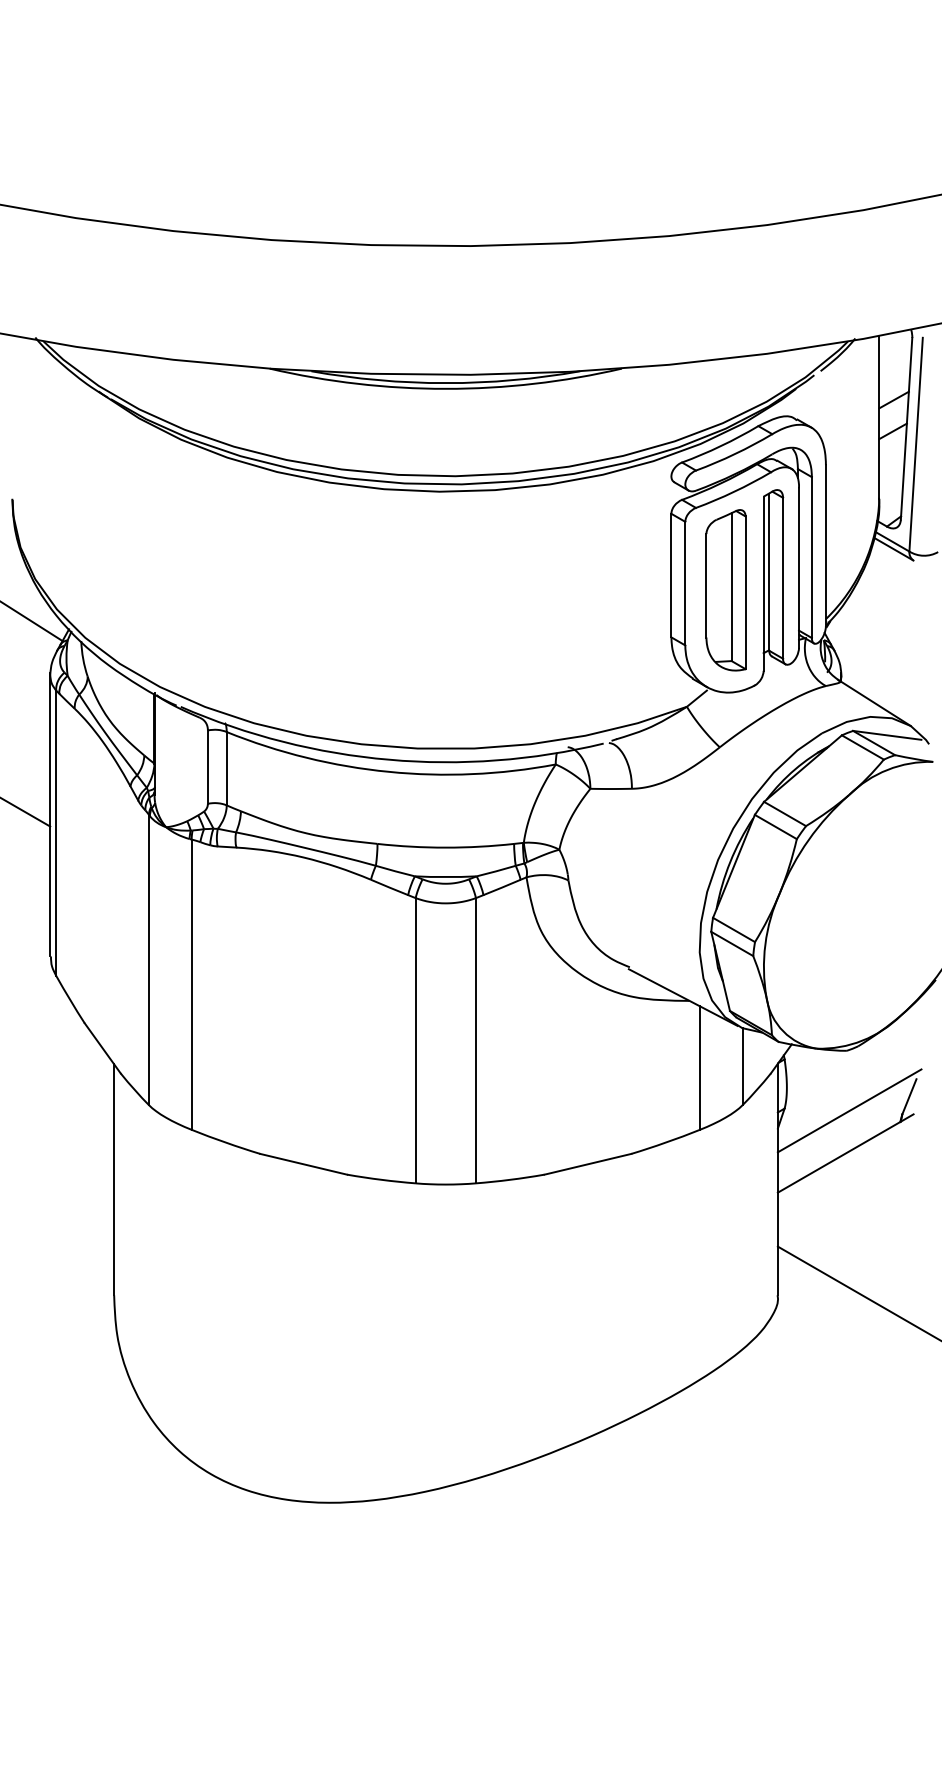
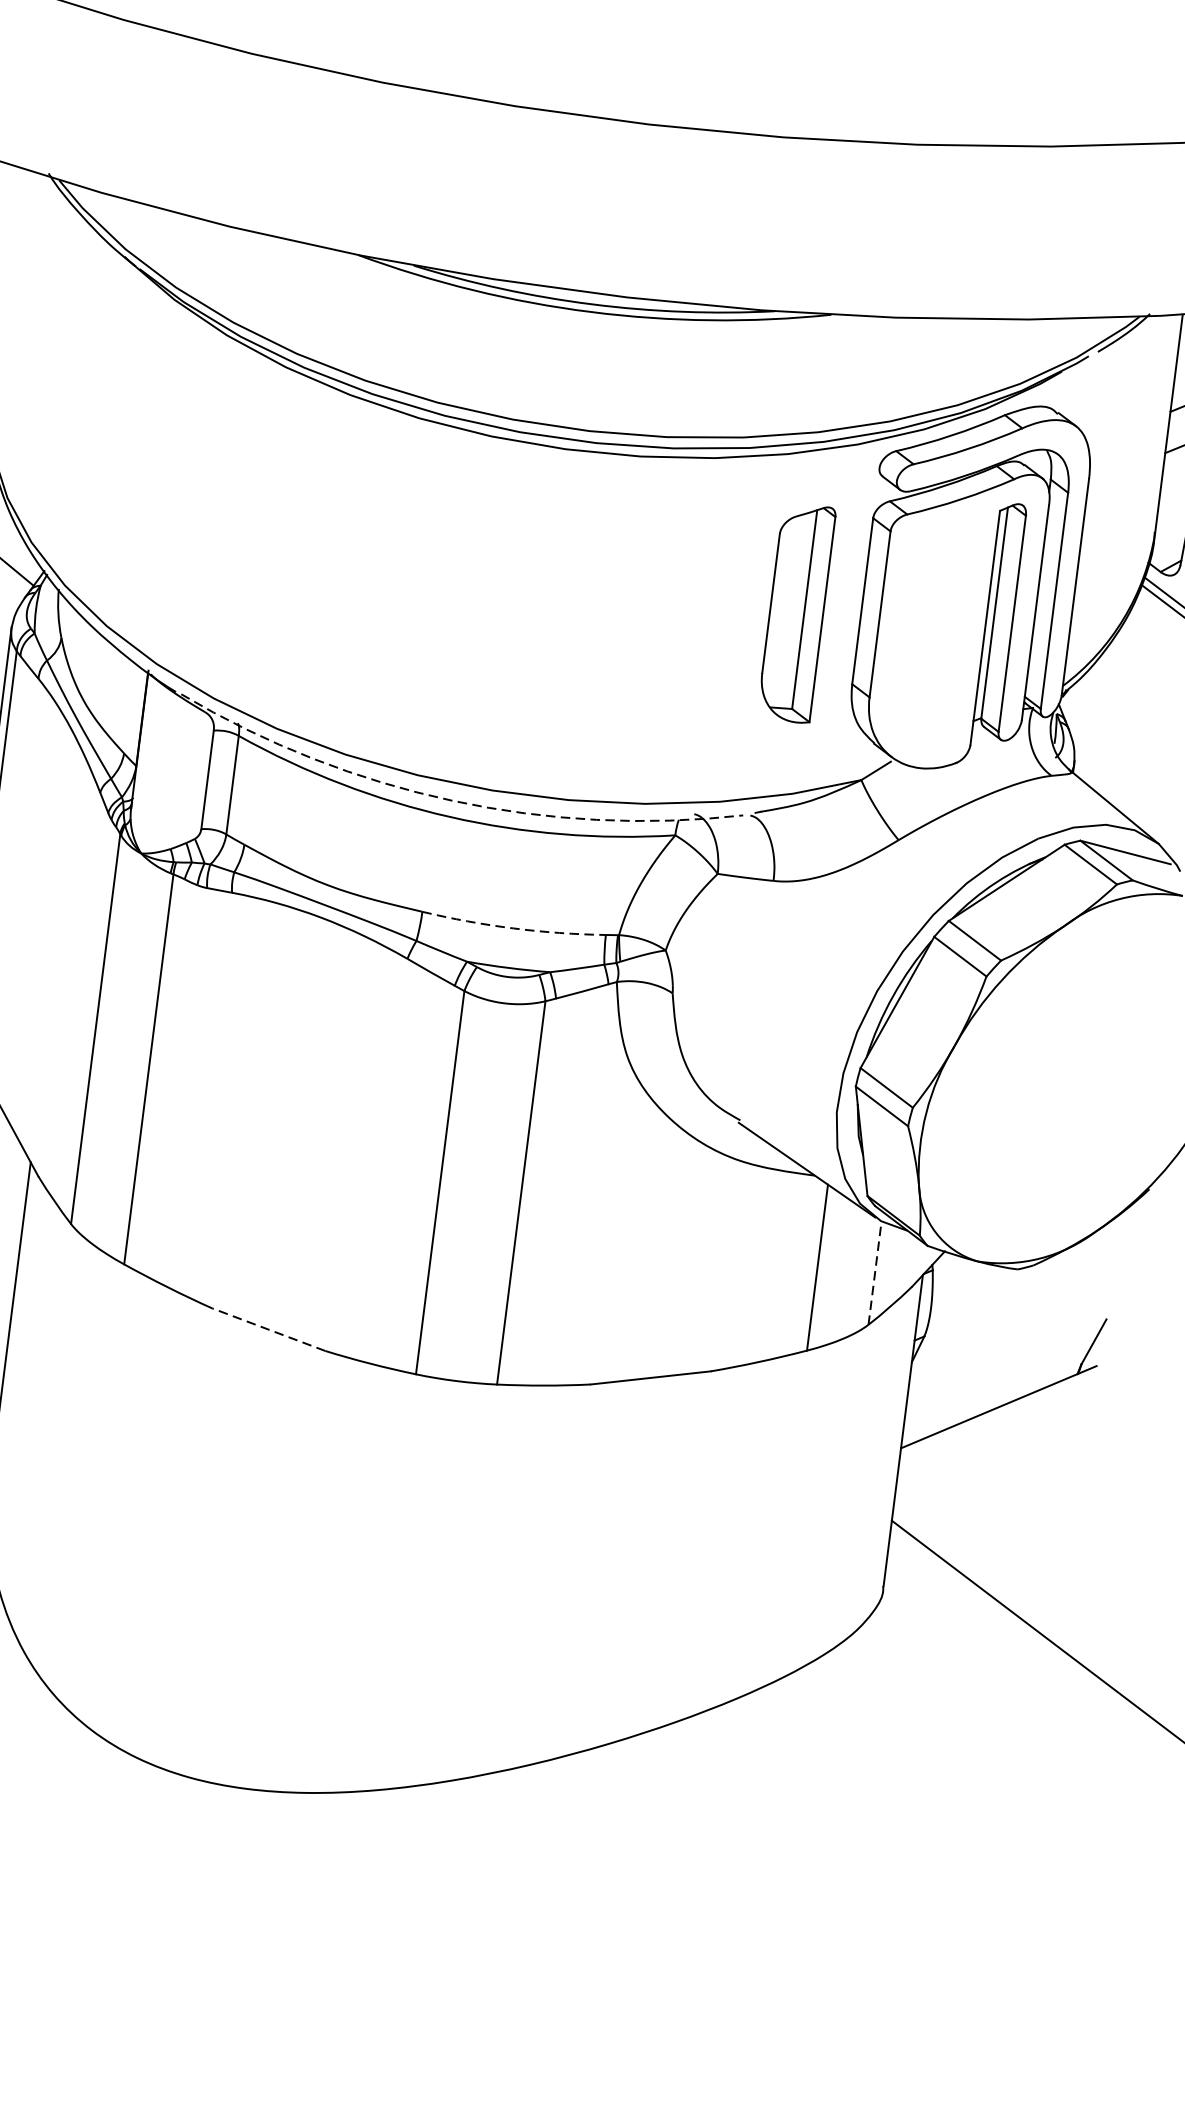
part: (725, 590) -> (795, 613), moved
arc: (389, 759) -> (452, 800), solid -> dashed
arc: (445, 847) -> (513, 928), solid -> dashed
line: (742, 1066) -> (874, 1272), solid -> dashed
line: (849, 1110) -> (1011, 1350), removed
line: (303, 1164) -> (268, 1329), solid -> dashed

